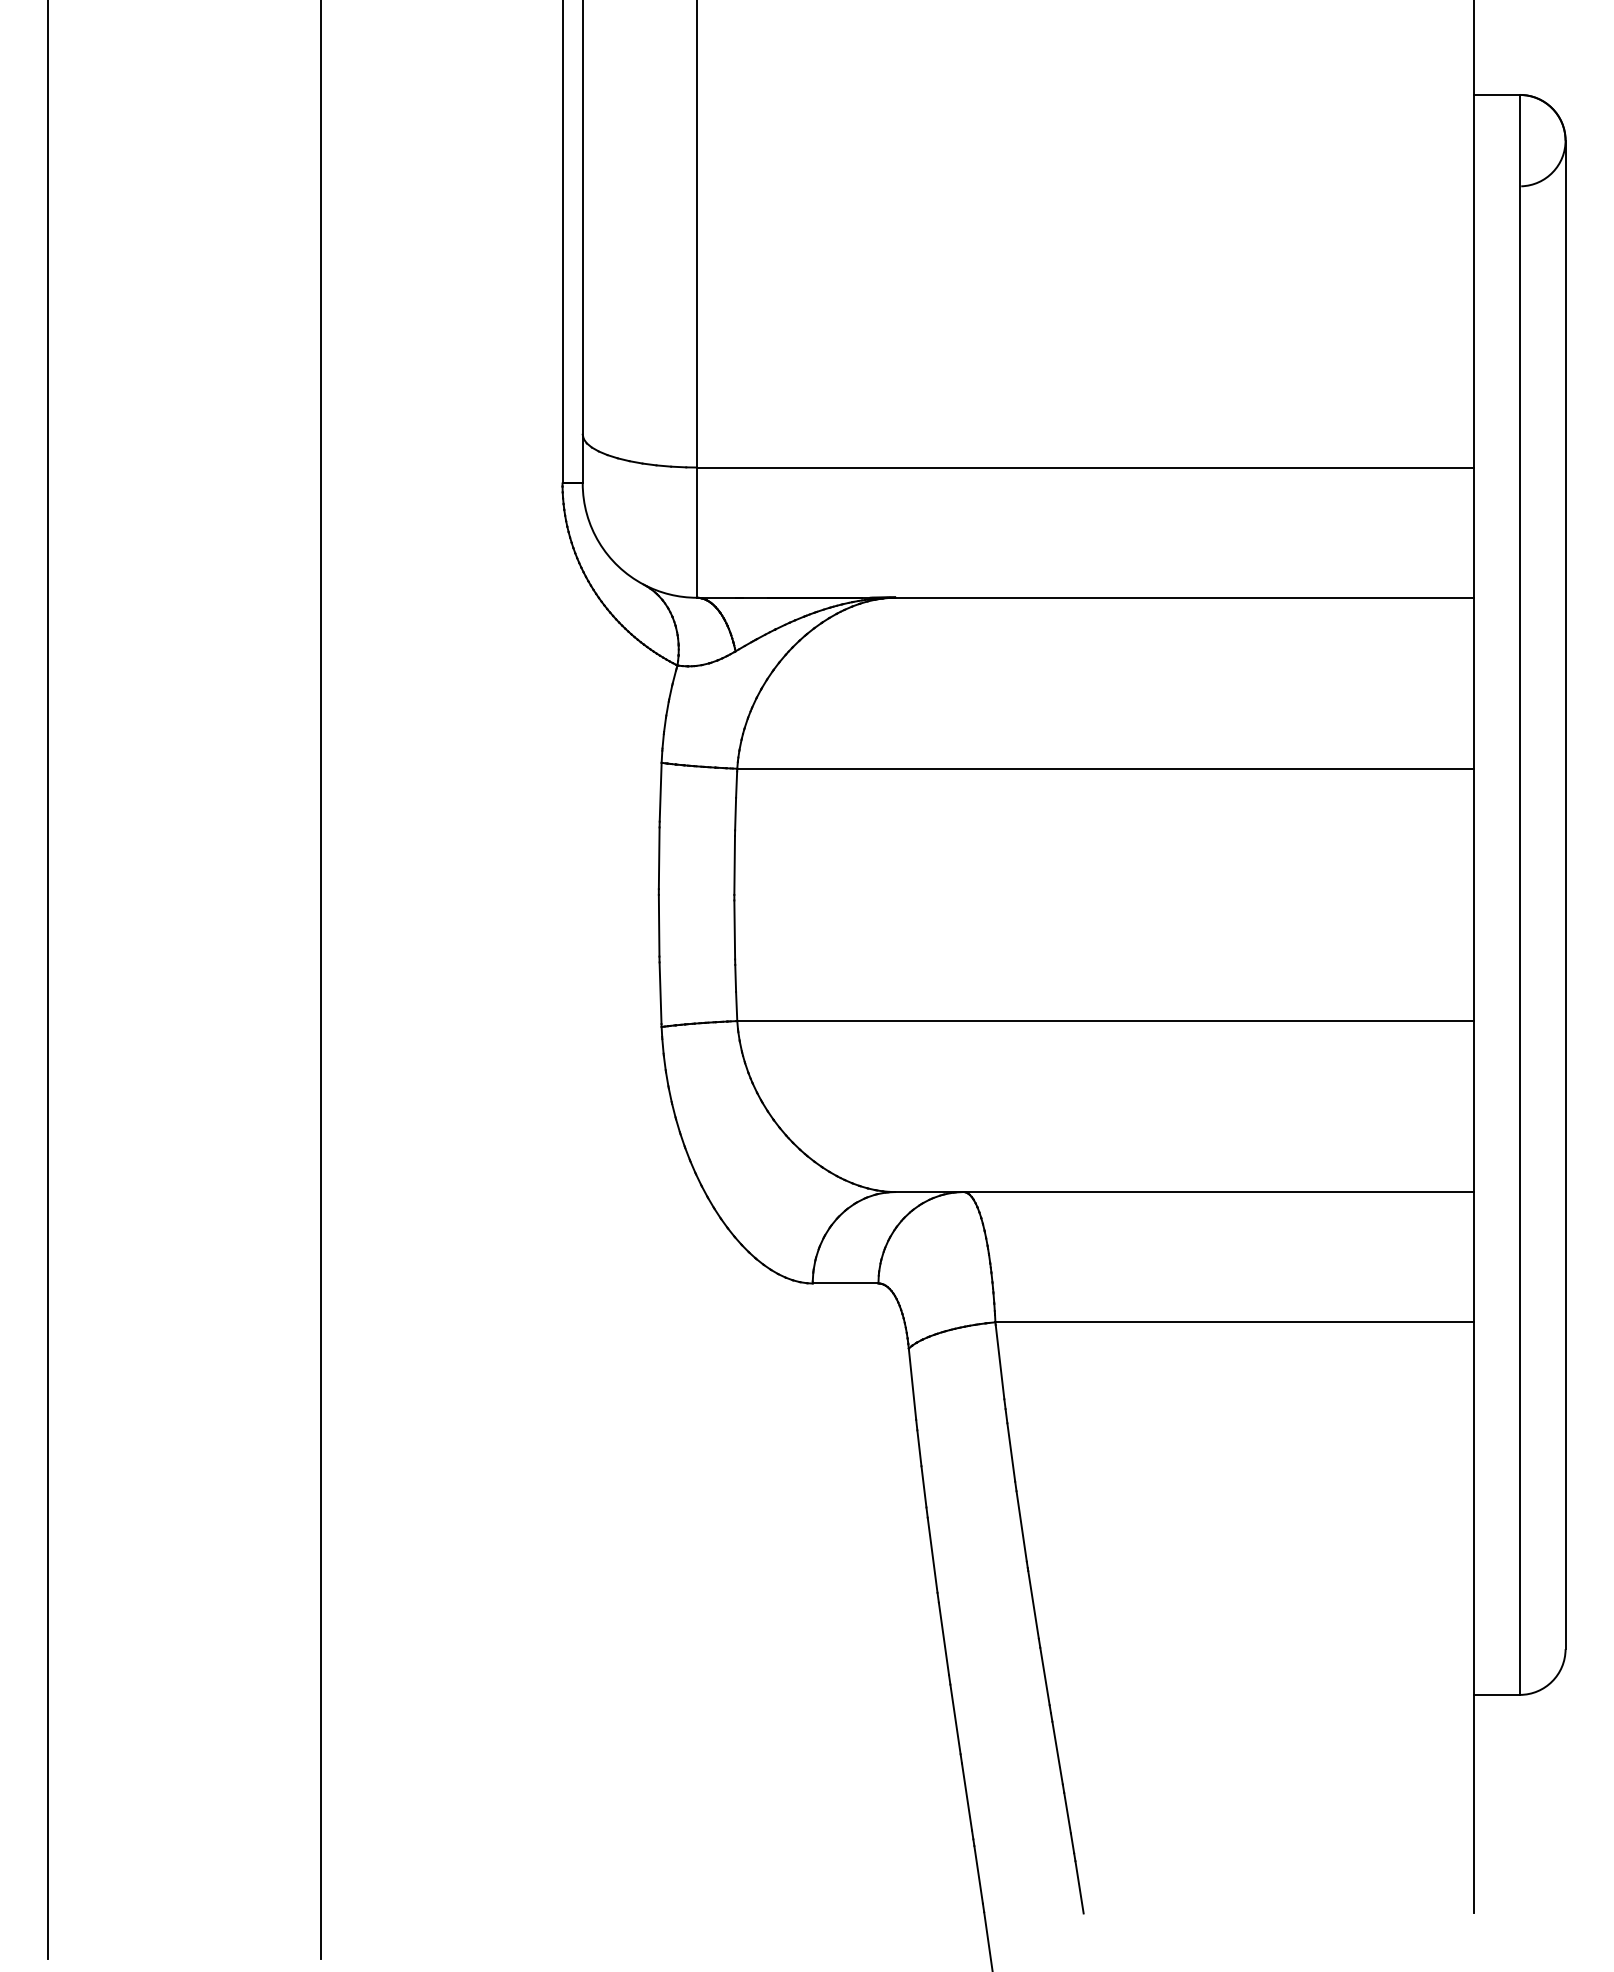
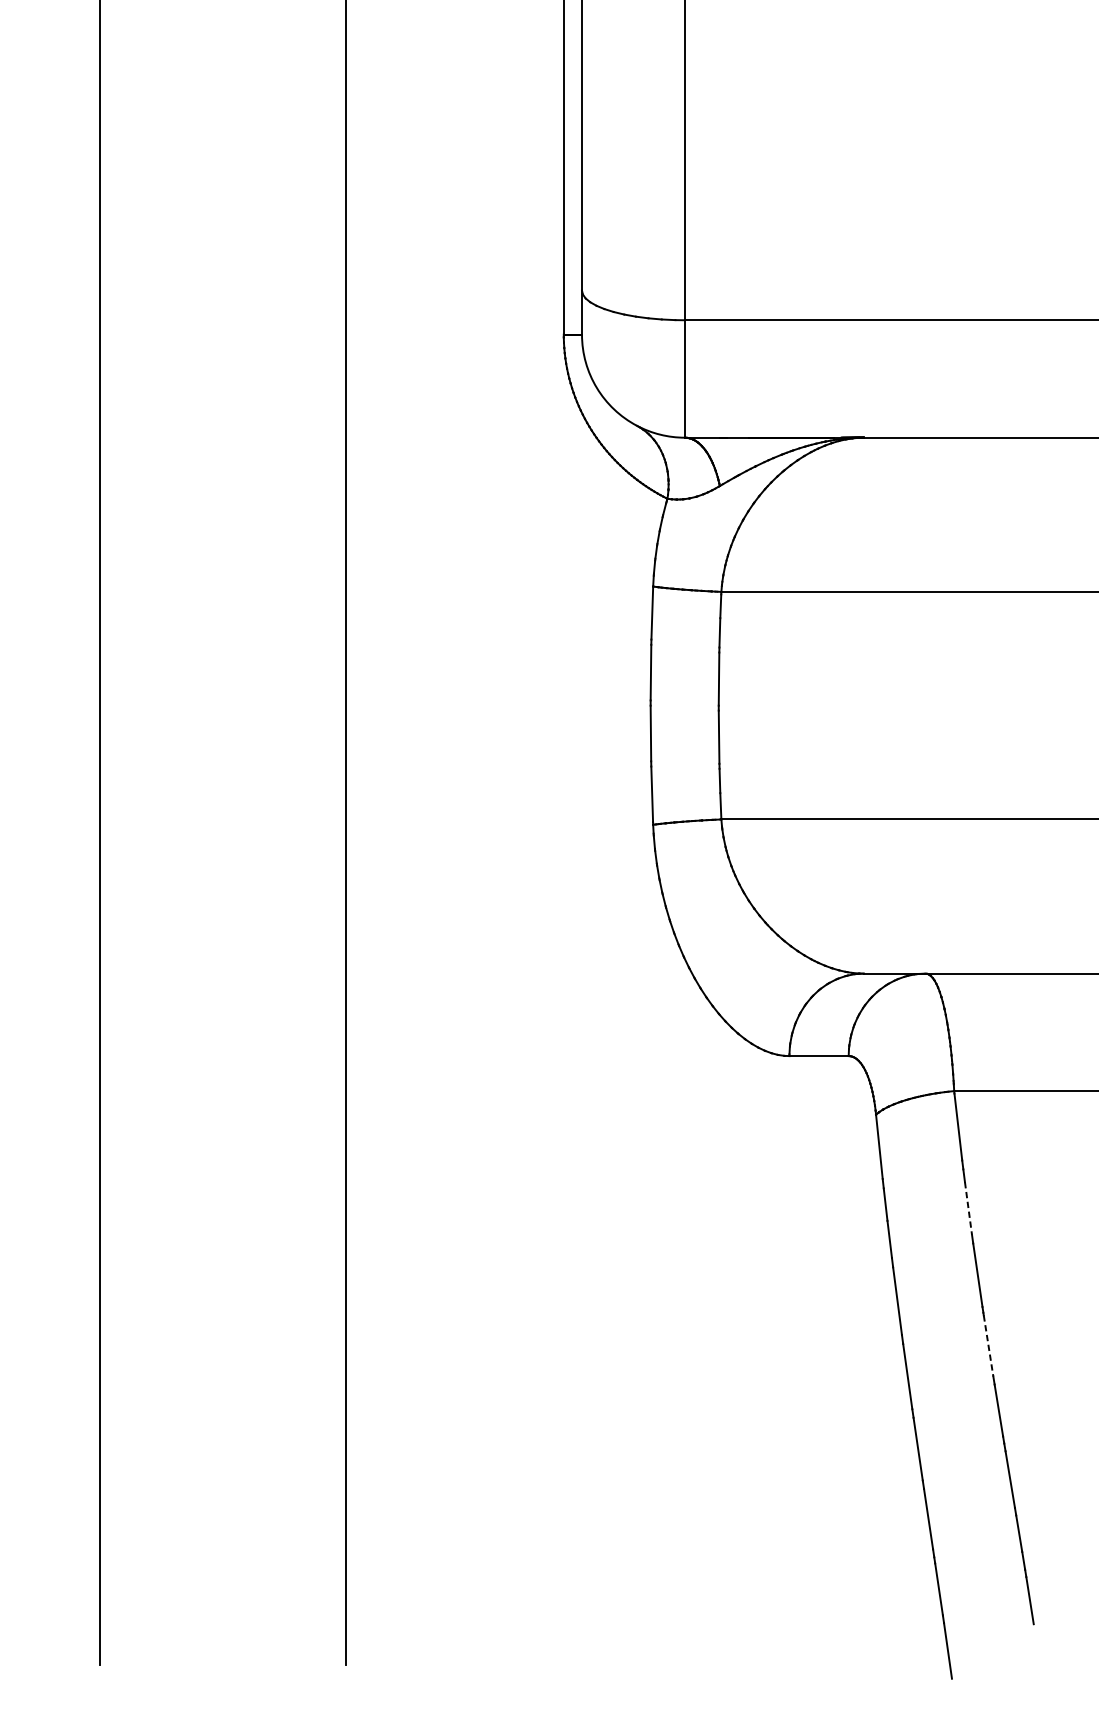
line: (1011, 1452) -> (968, 1208), solid -> dashed
line: (1033, 1605) -> (988, 1346), solid -> dashed

